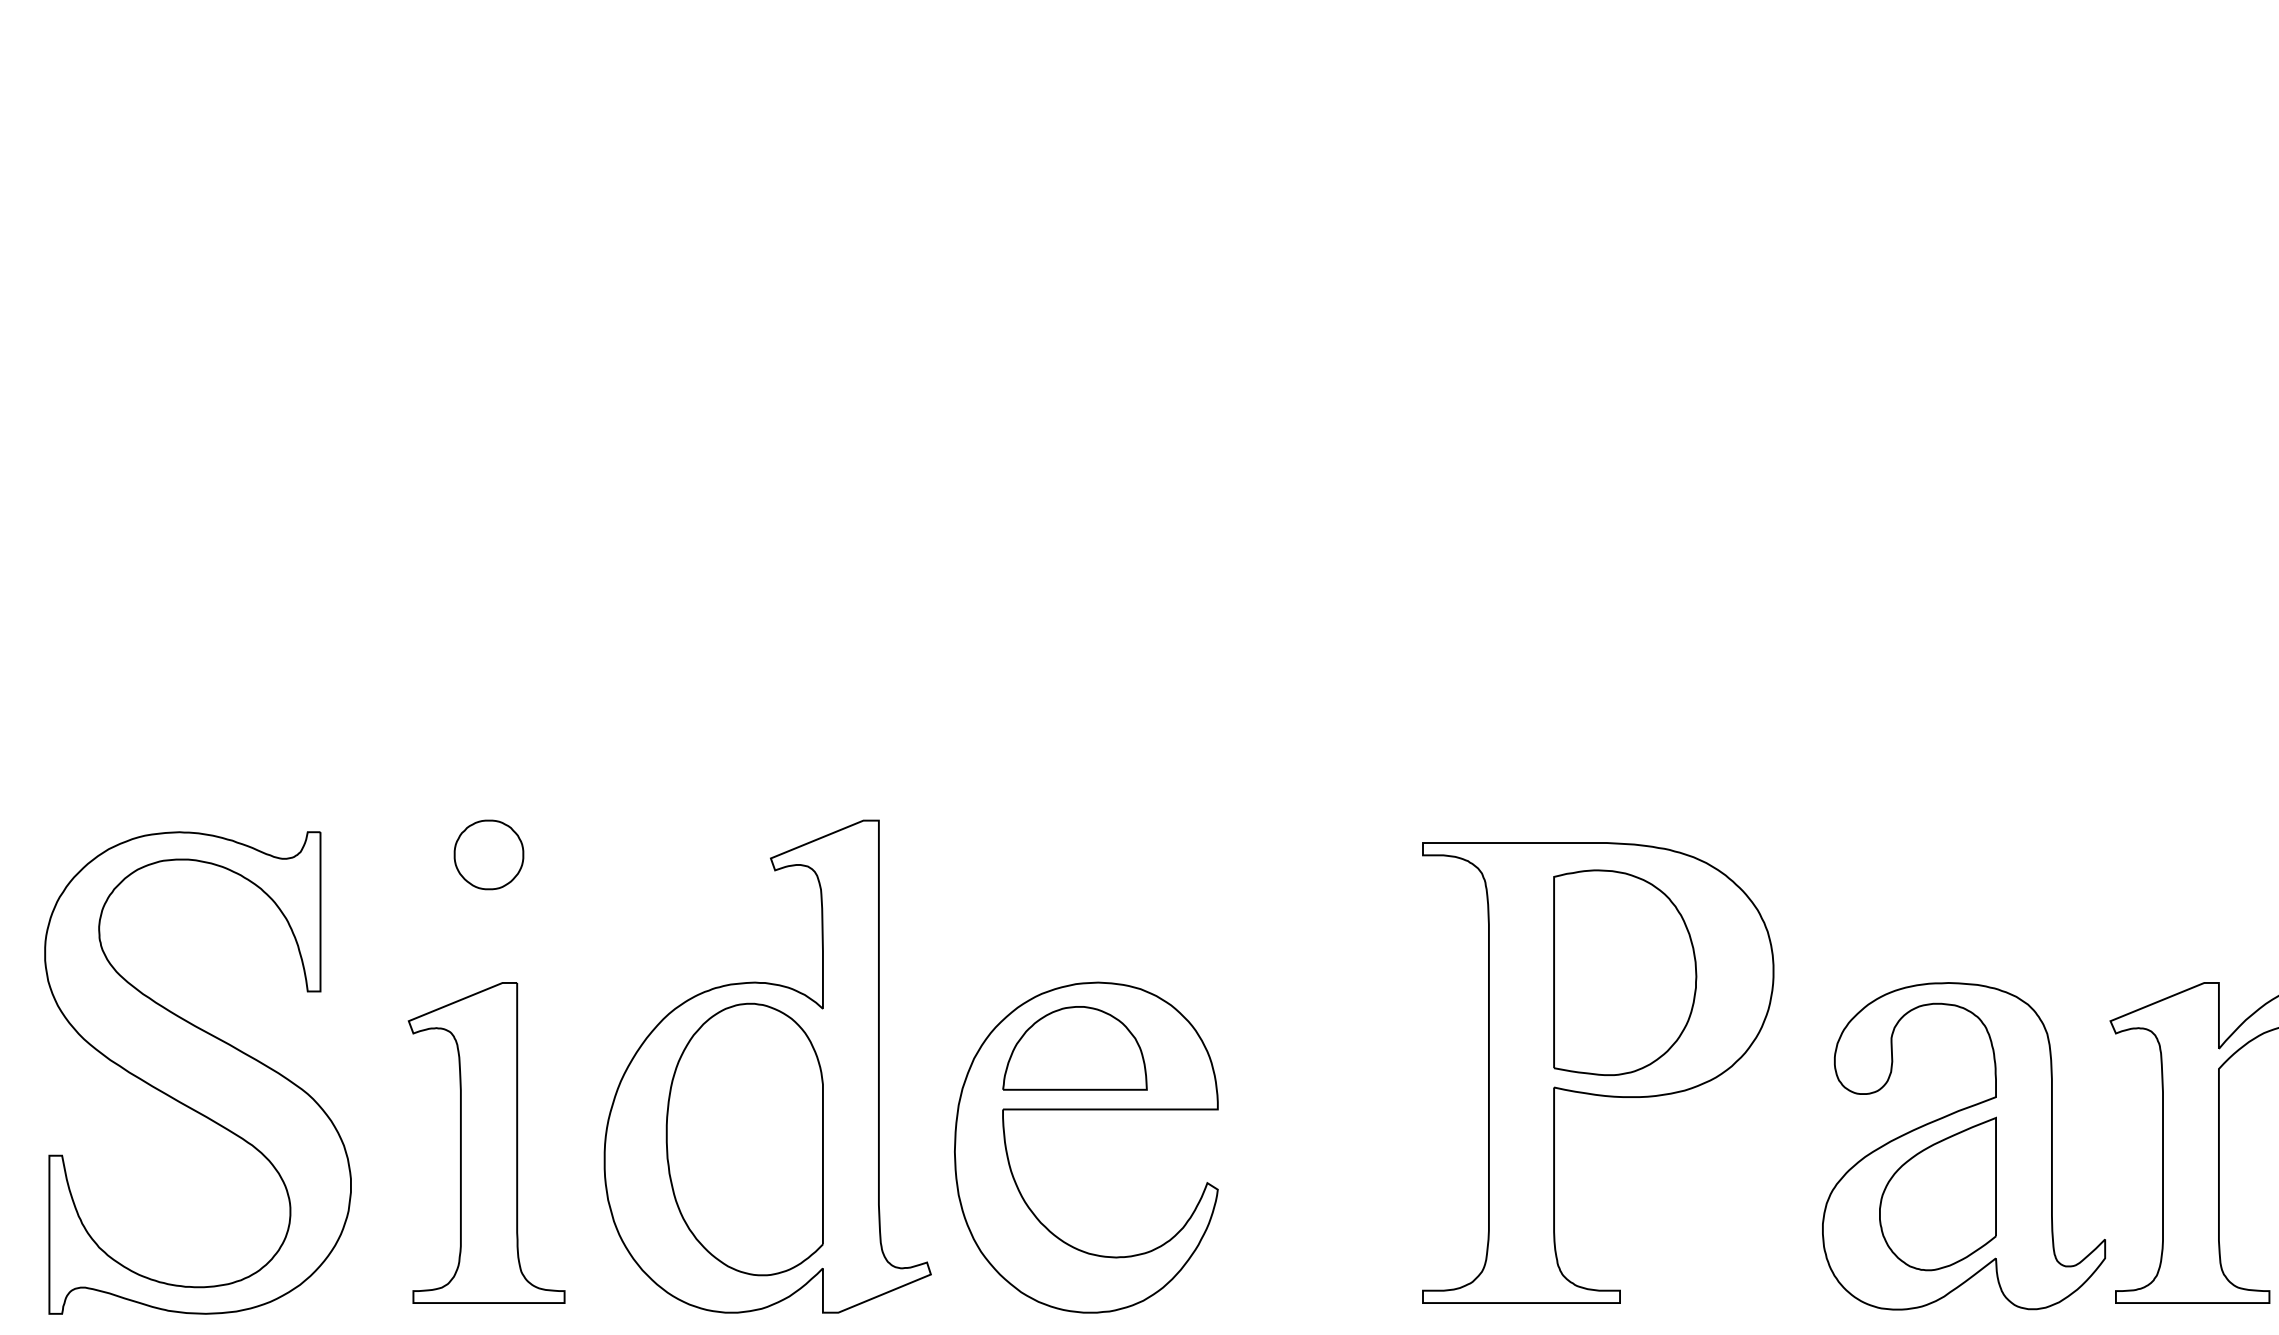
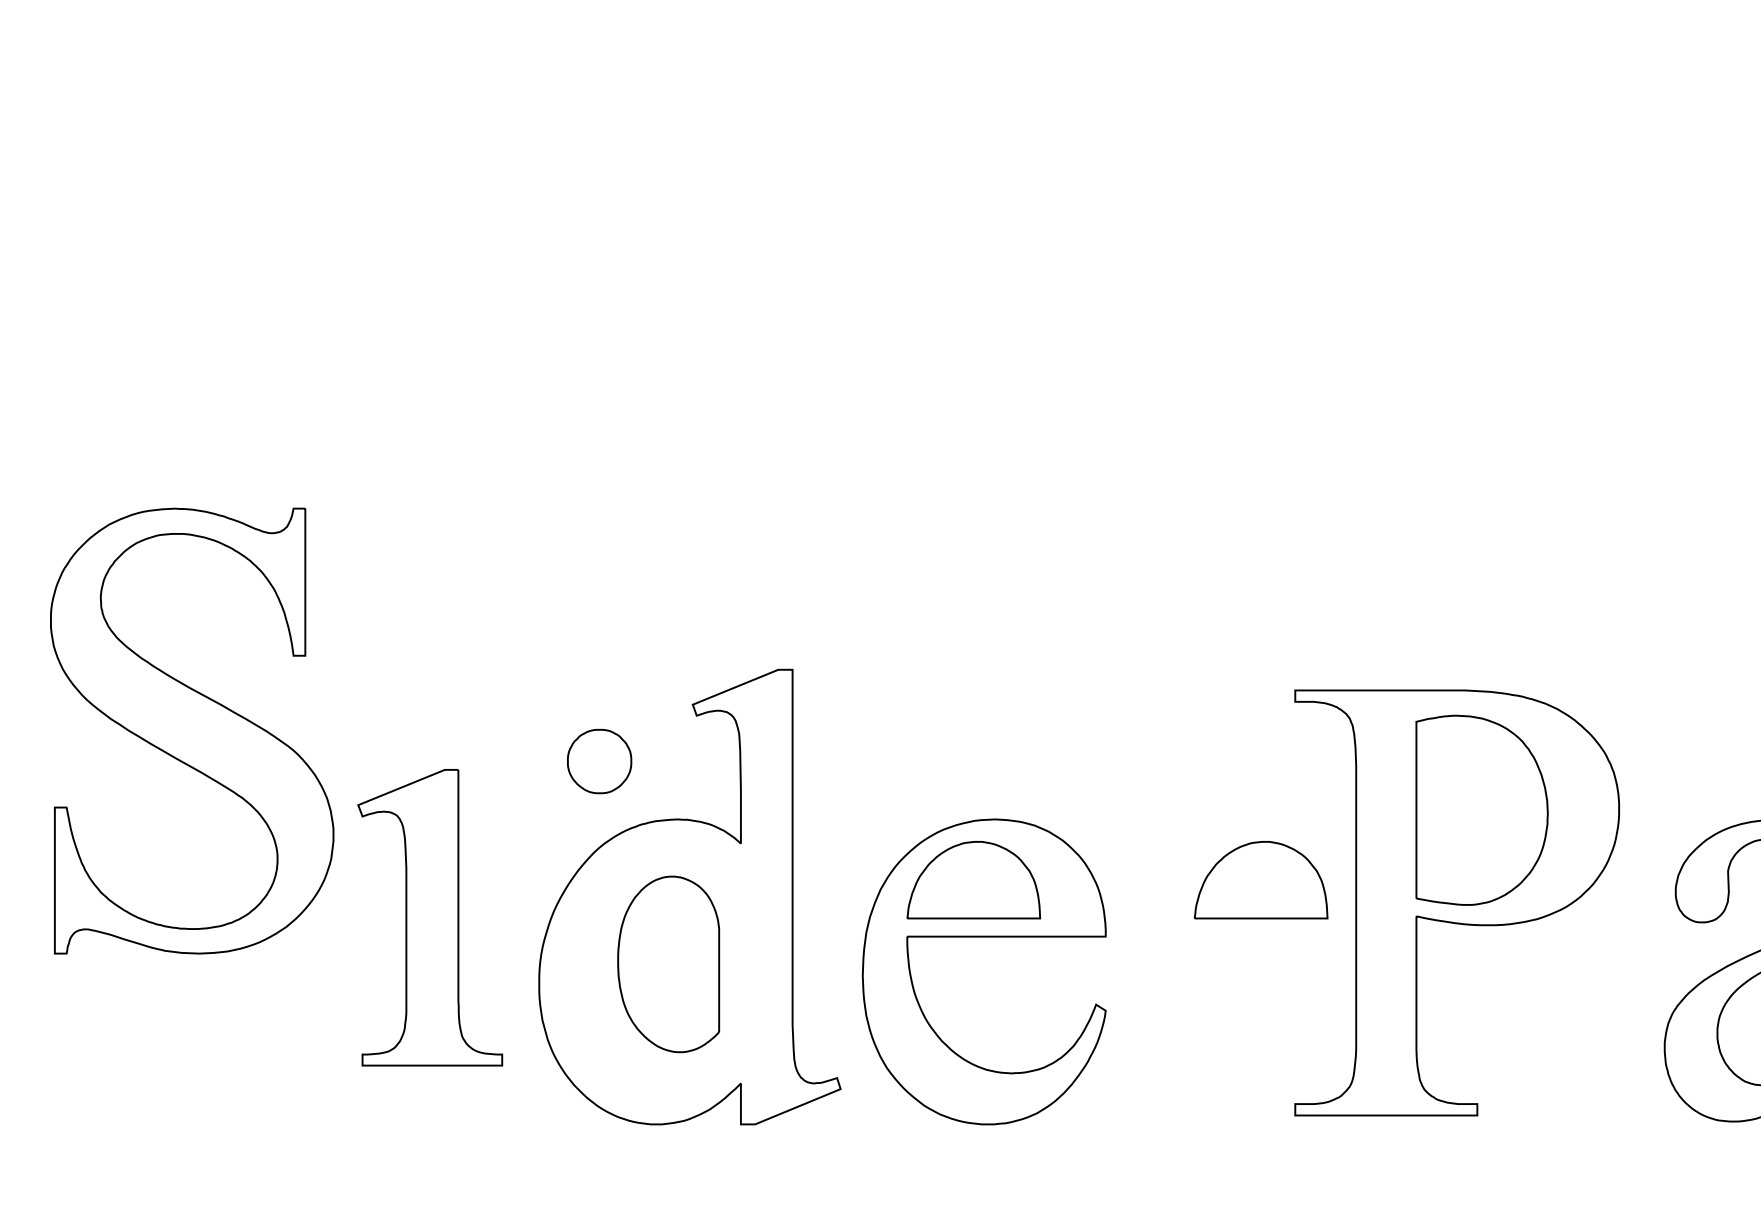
part: (488, 854) -> (599, 761), moved
part: (1385, 1048) -> (1260, 880), added
part: (197, 1072) -> (191, 730), moved
part: (744, 1139) -> (668, 964), size x0.7
part: (486, 1142) -> (430, 917), moved

